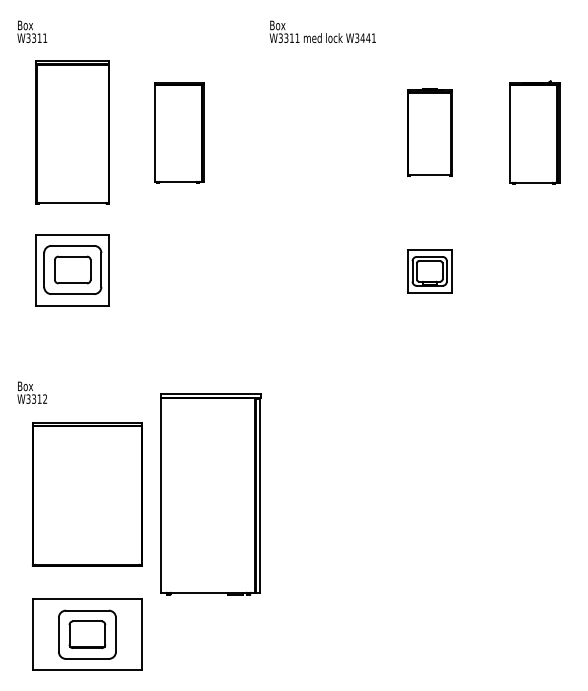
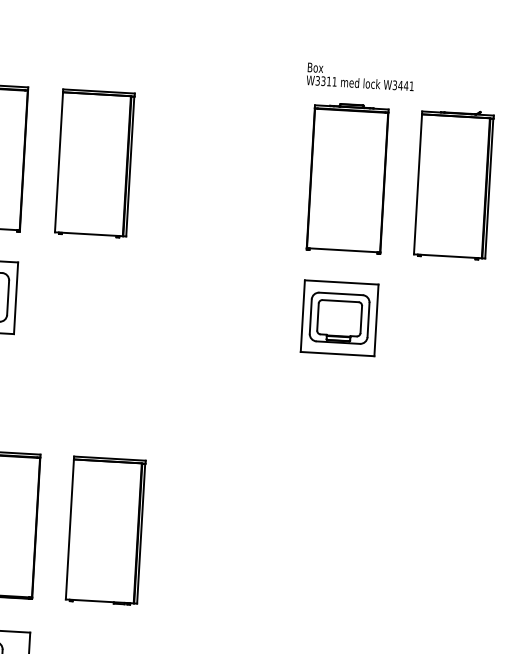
text: (322, 31) -> (360, 76), moved
part: (179, 132) -> (94, 163), size x1.43
part: (429, 132) -> (347, 178), size x1.67
part: (535, 132) -> (454, 184), size x1.43
part: (429, 271) -> (339, 318), size x1.67
part: (211, 494) -> (106, 530), size x0.71

